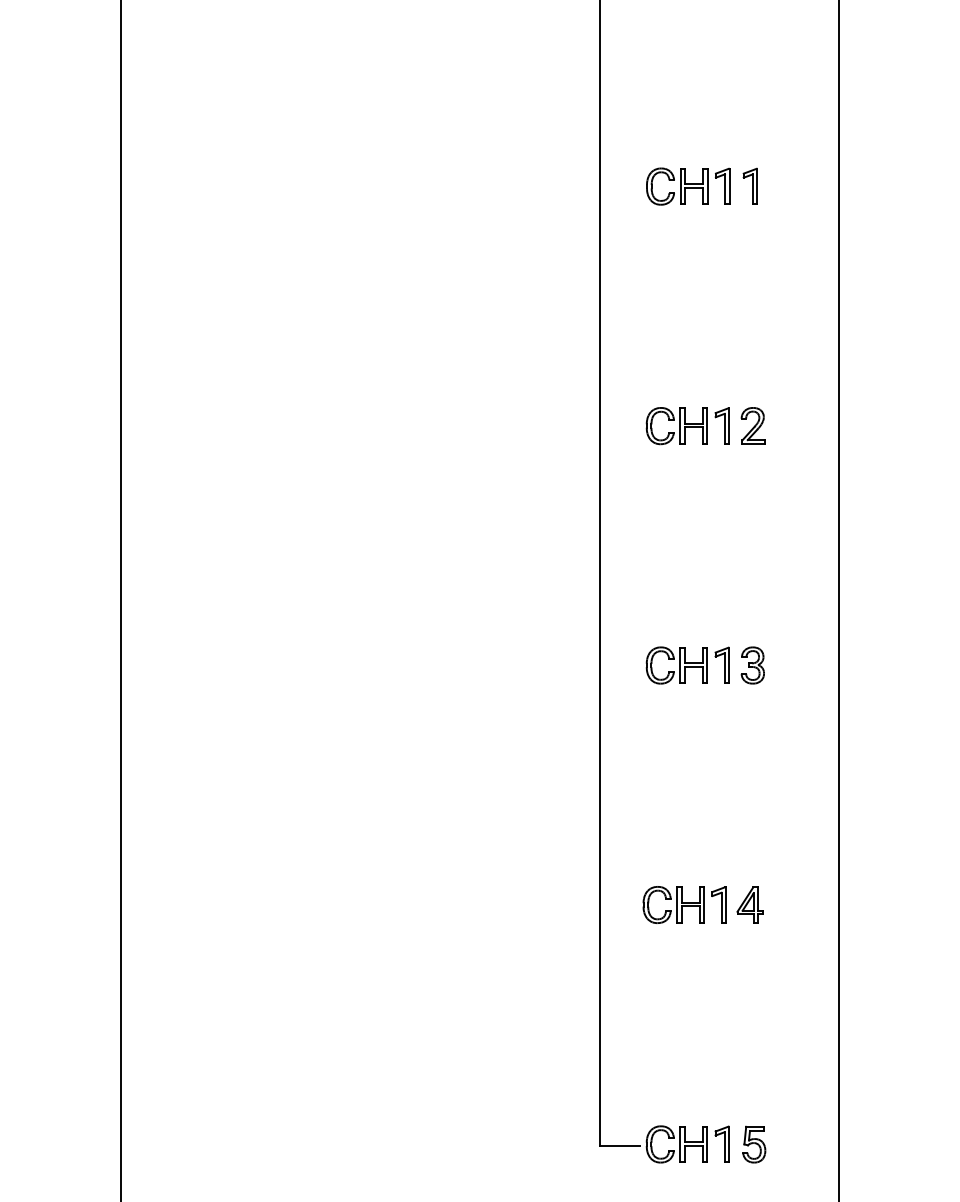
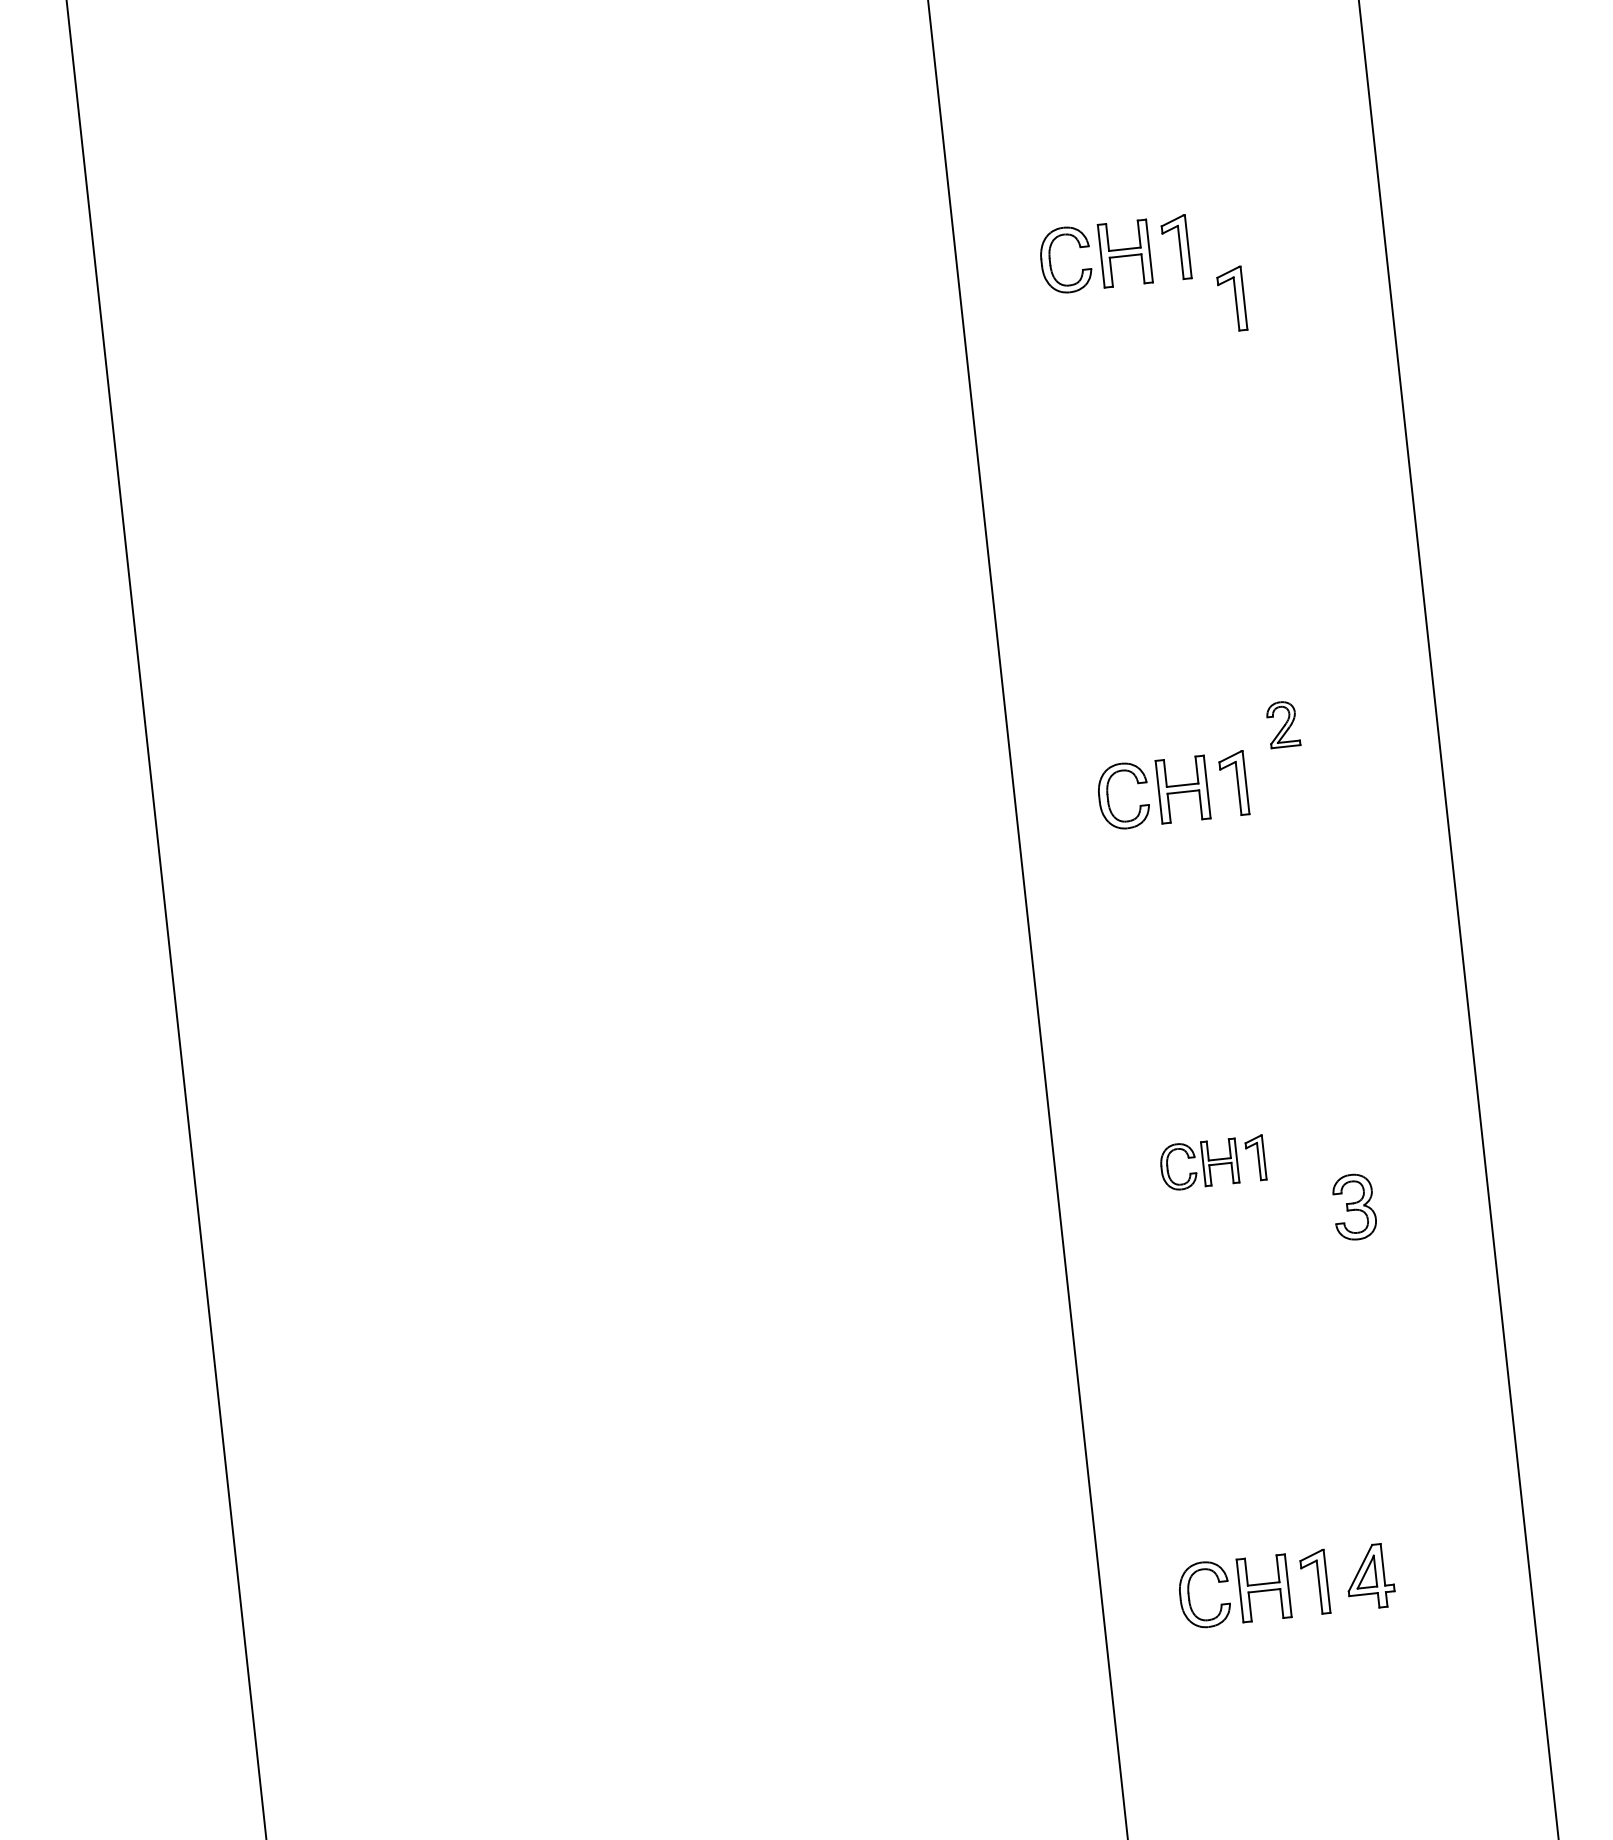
part: (688, 186) -> (1115, 254), moved
part: (752, 425) -> (1281, 723), size x0.7
part: (687, 426) -> (1171, 791), moved
part: (687, 665) -> (1212, 1163), size x0.7
part: (752, 665) -> (1353, 1207), moved

